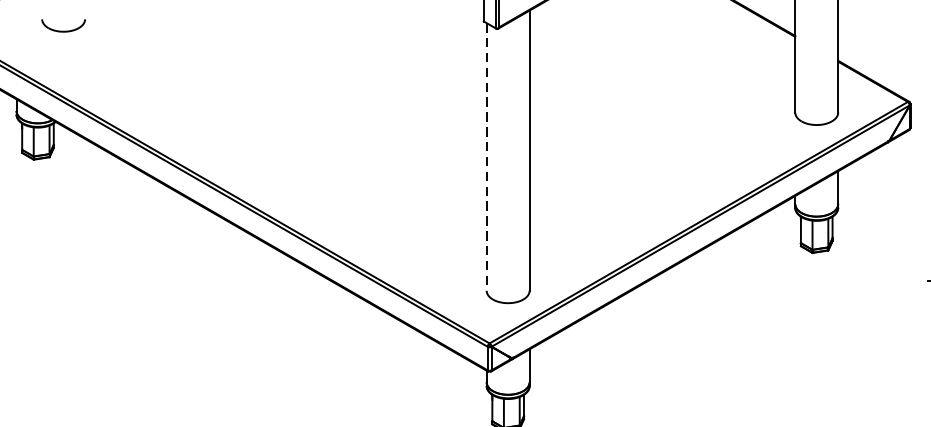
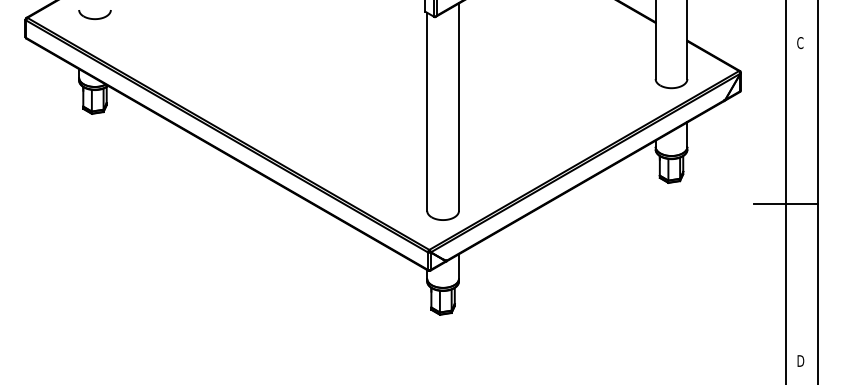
part: (62, 25) -> (94, 14), moved
line: (487, 157) -> (427, 112), dashed -> solid

